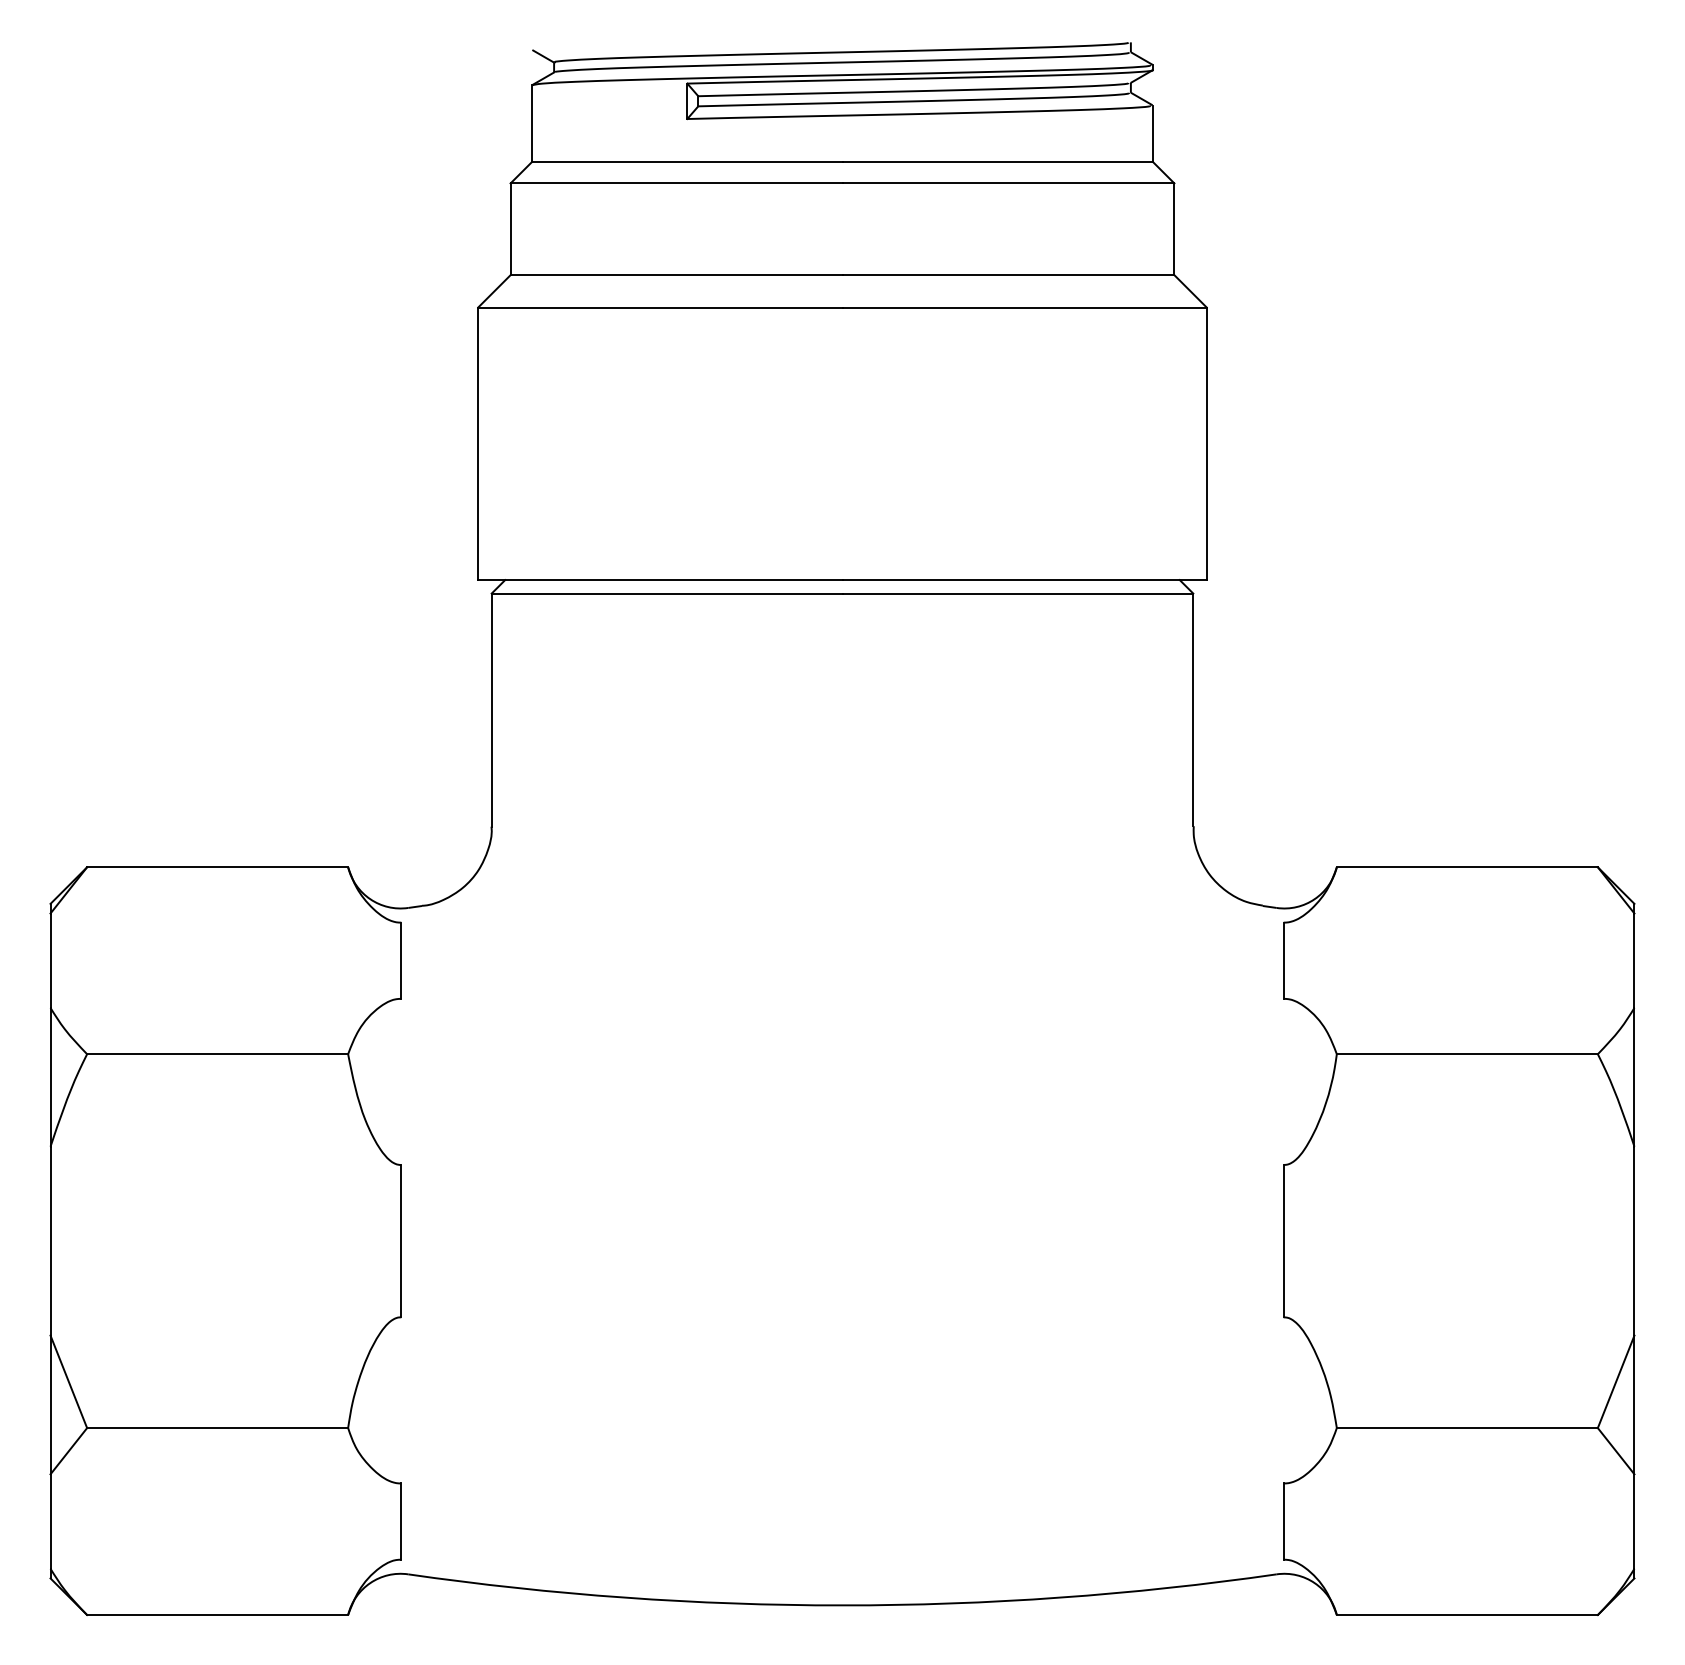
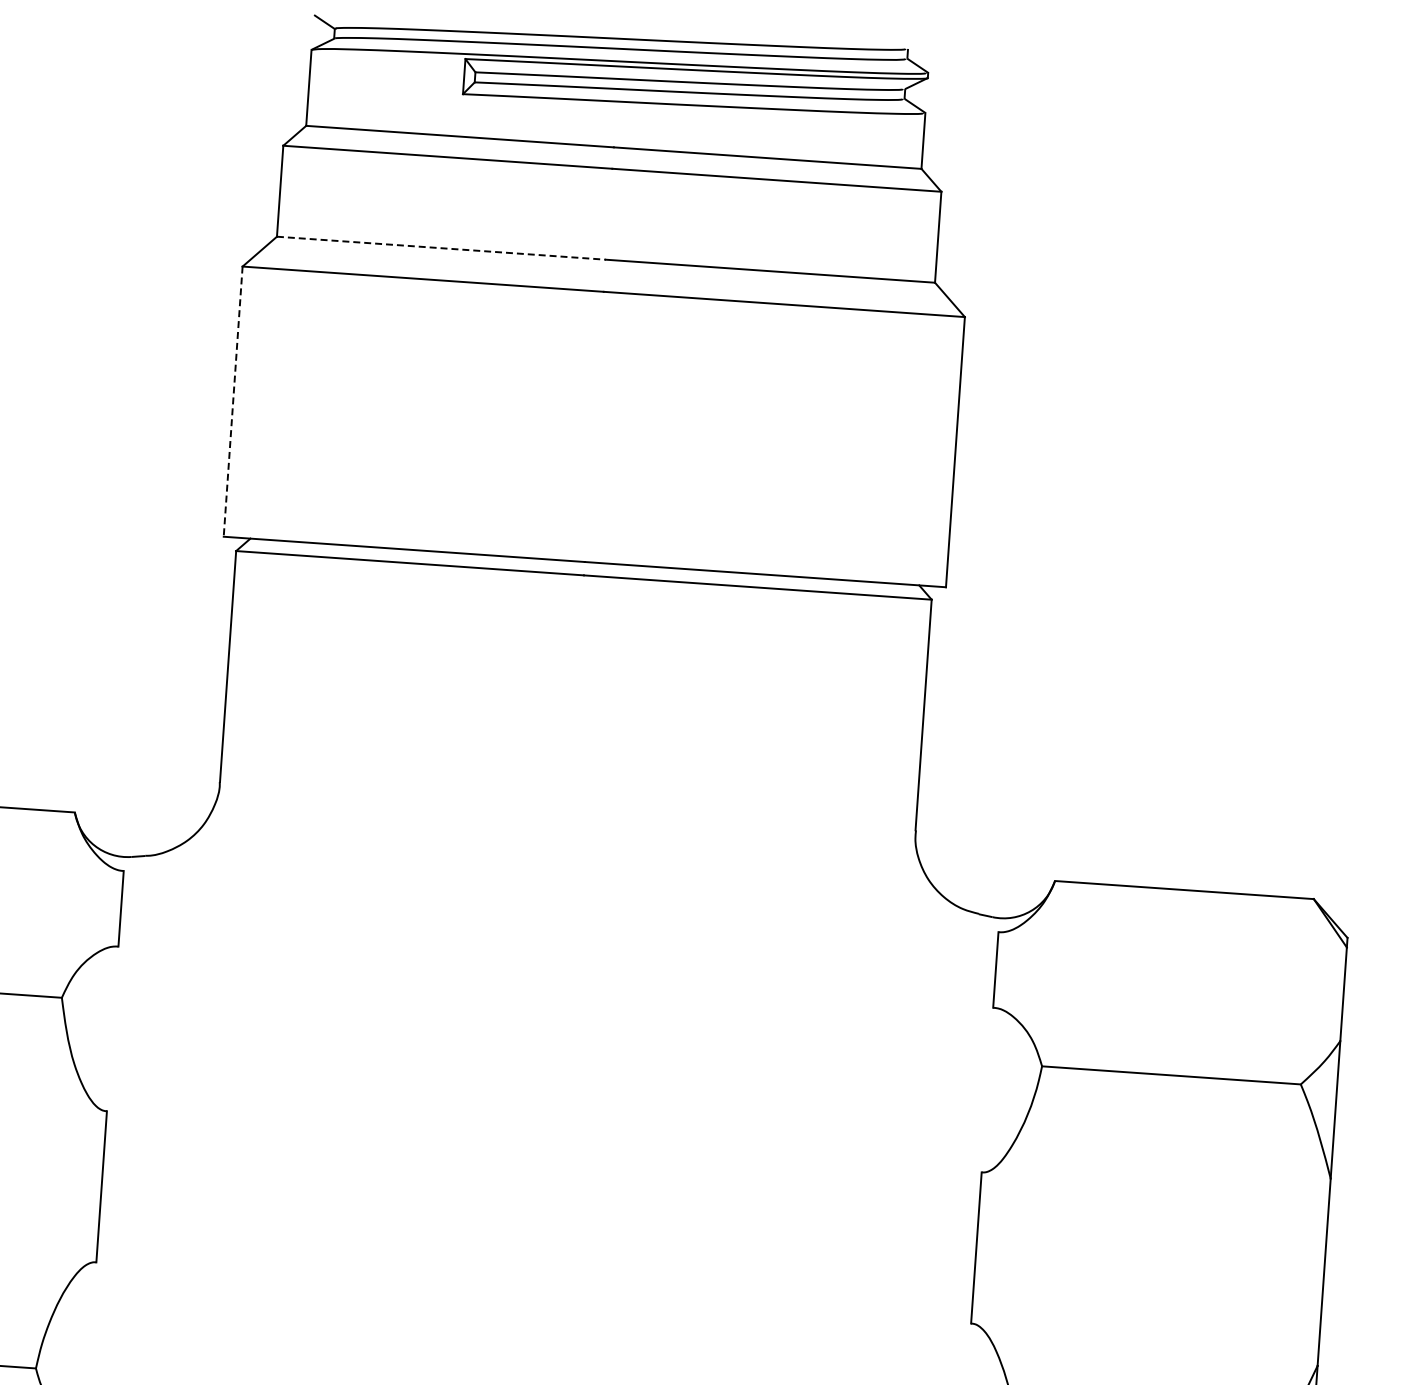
line: (676, 275) -> (441, 248), solid -> dashed
line: (478, 444) -> (233, 402), solid -> dashed

